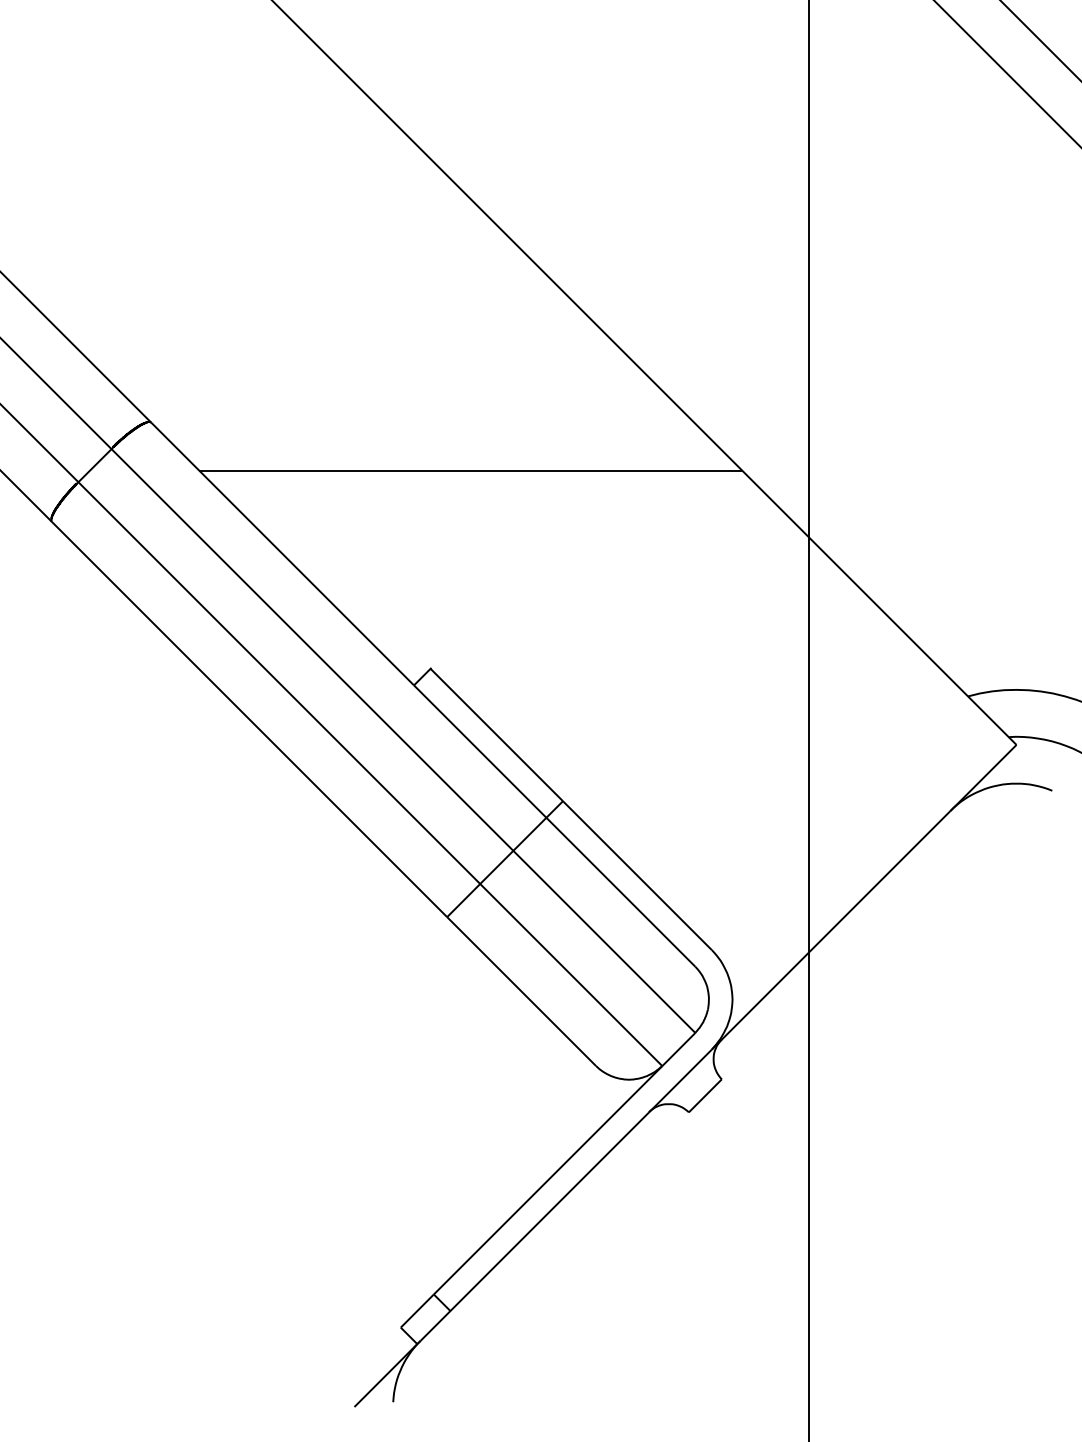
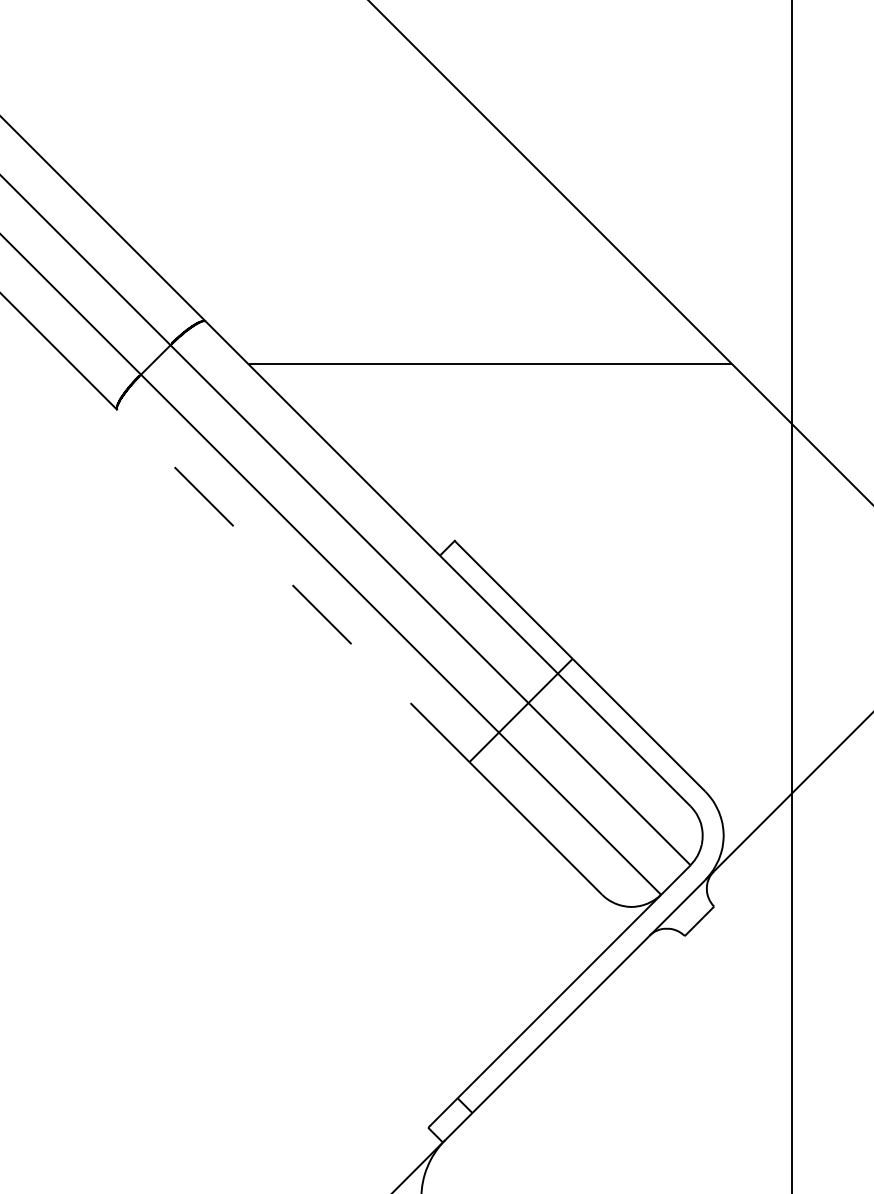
line: (249, 719) -> (293, 586), solid -> dashed

